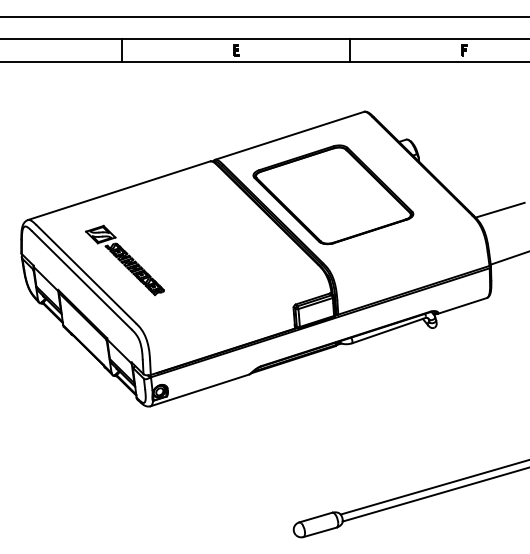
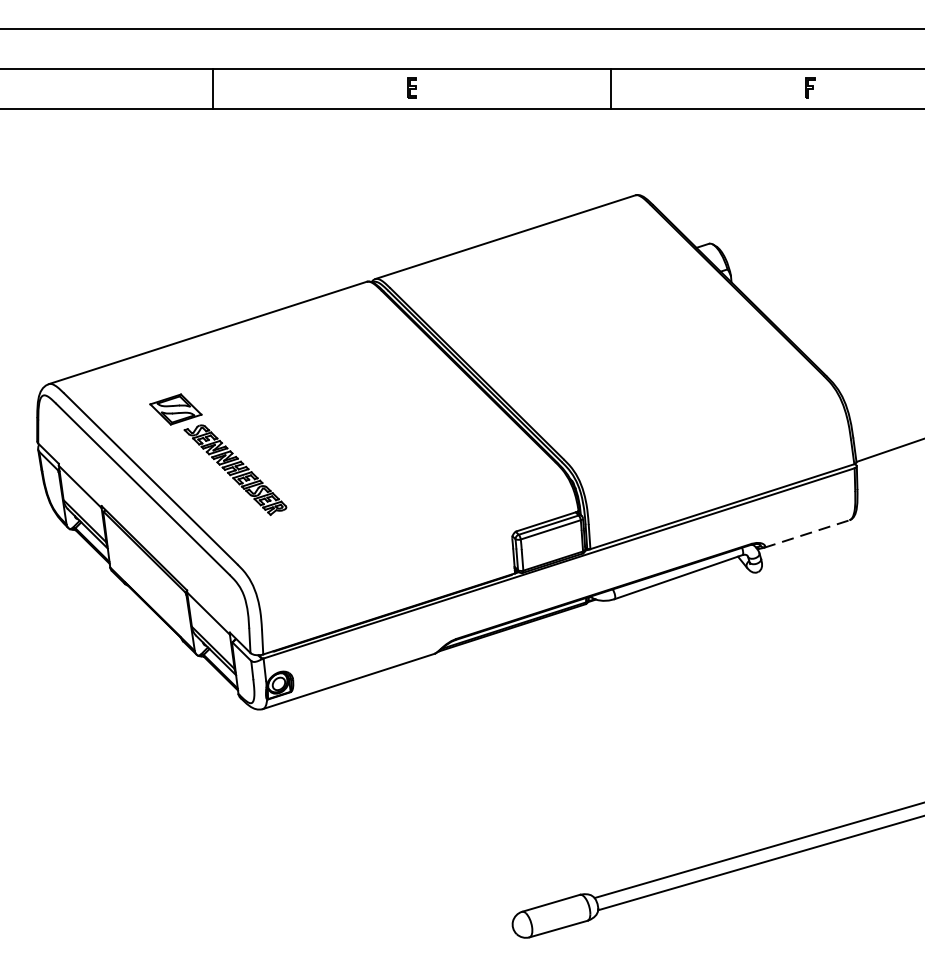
part: (333, 194) -> (582, 339), removed
line: (499, 209) -> (871, 365), removed
line: (462, 305) -> (807, 533), solid -> dashed

